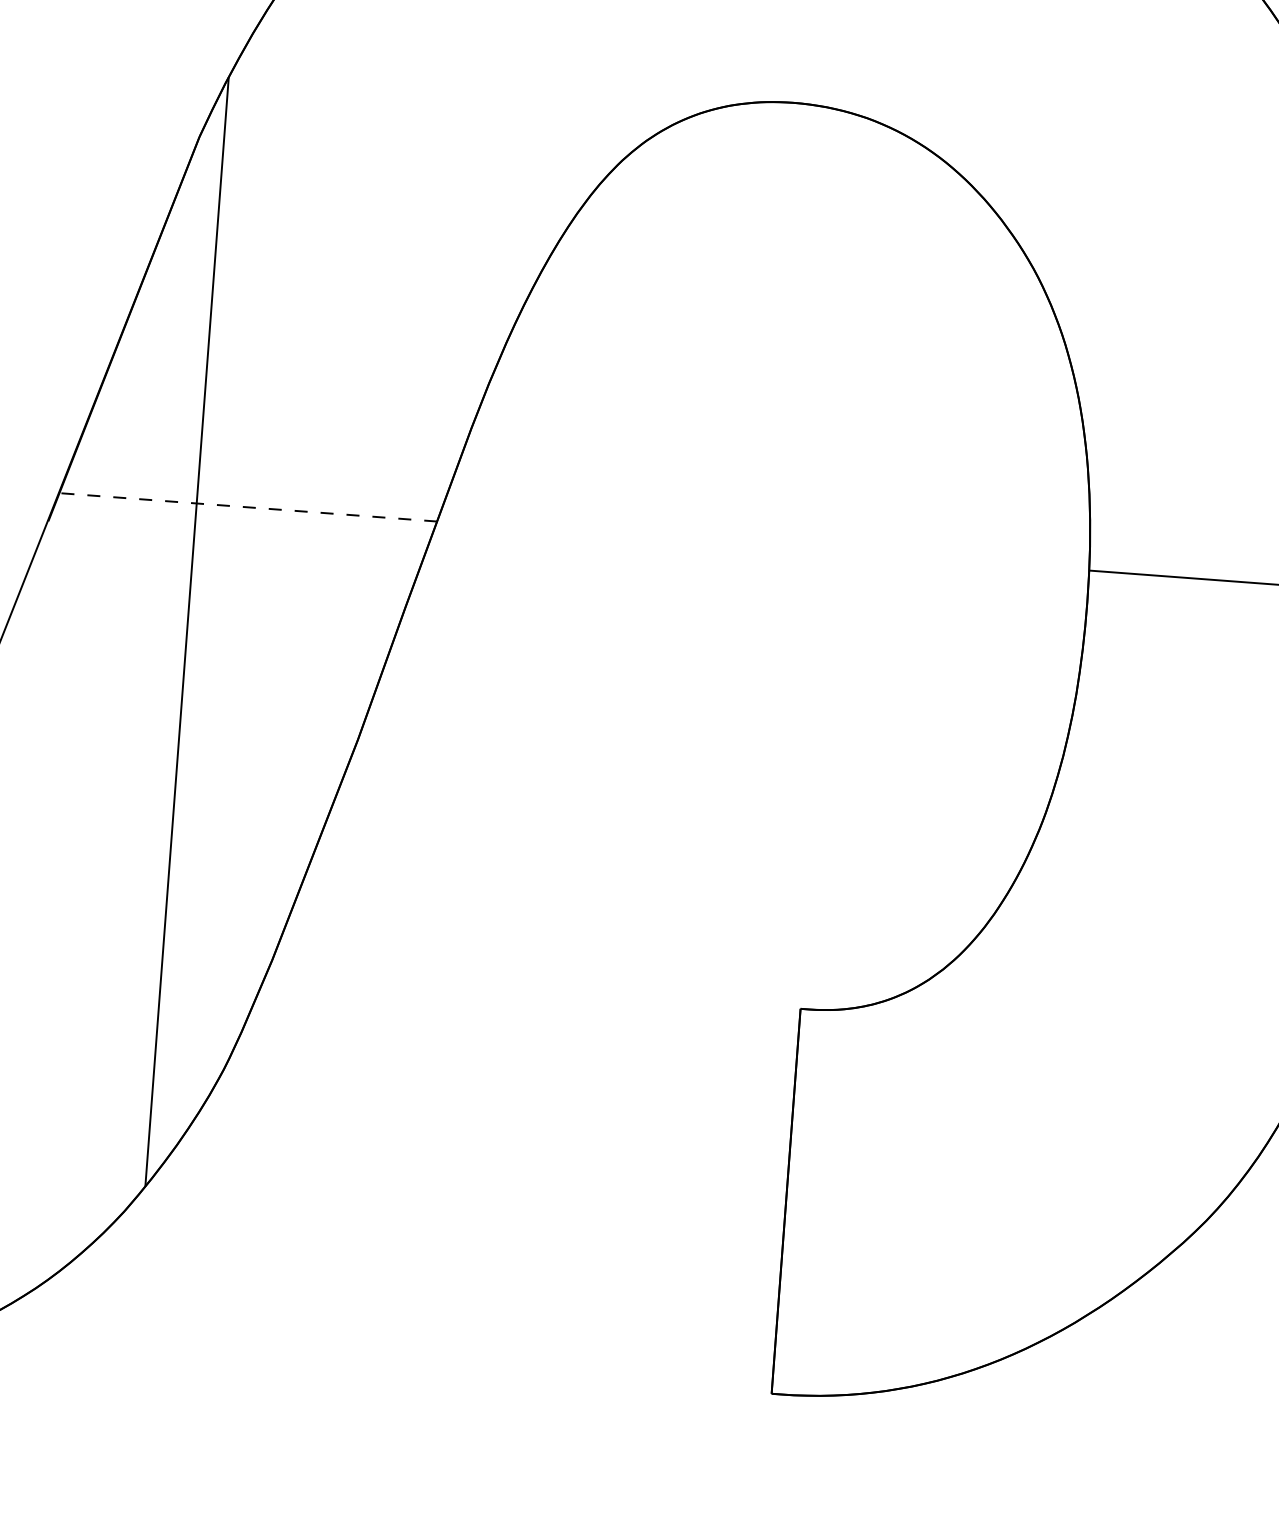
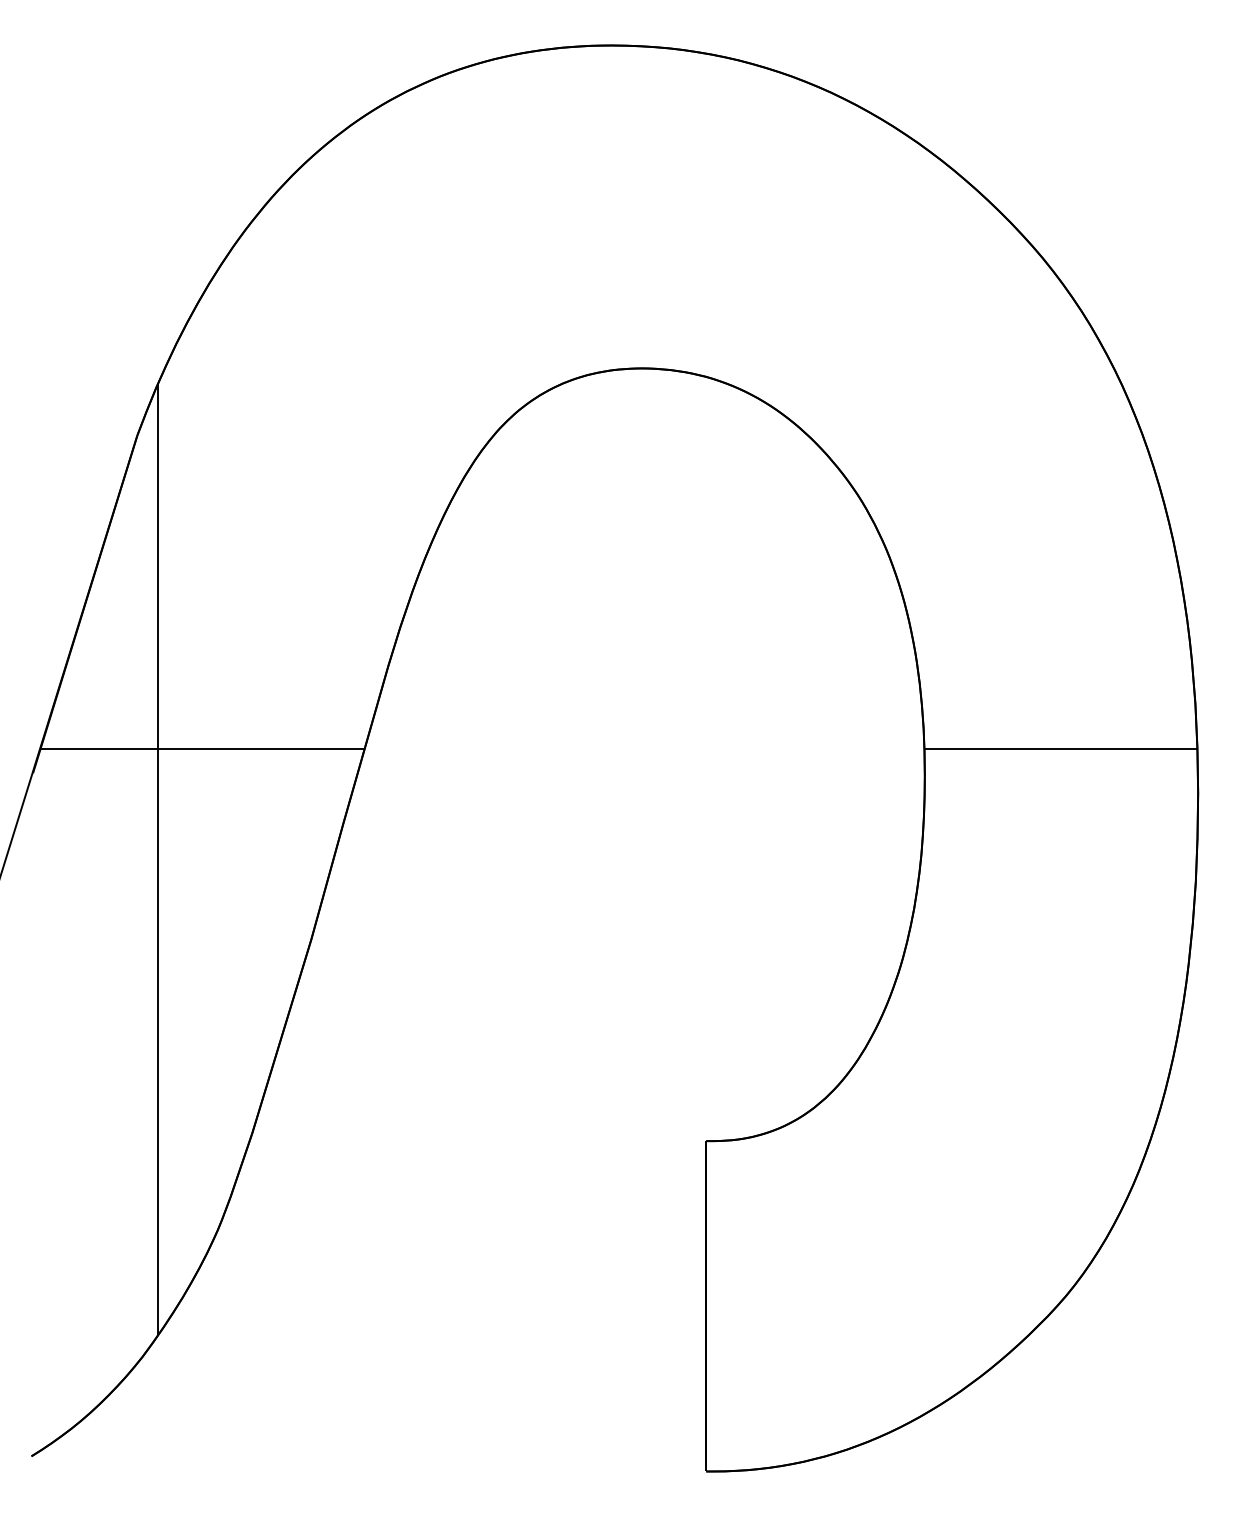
line: (248, 507) -> (202, 748), dashed -> solid

